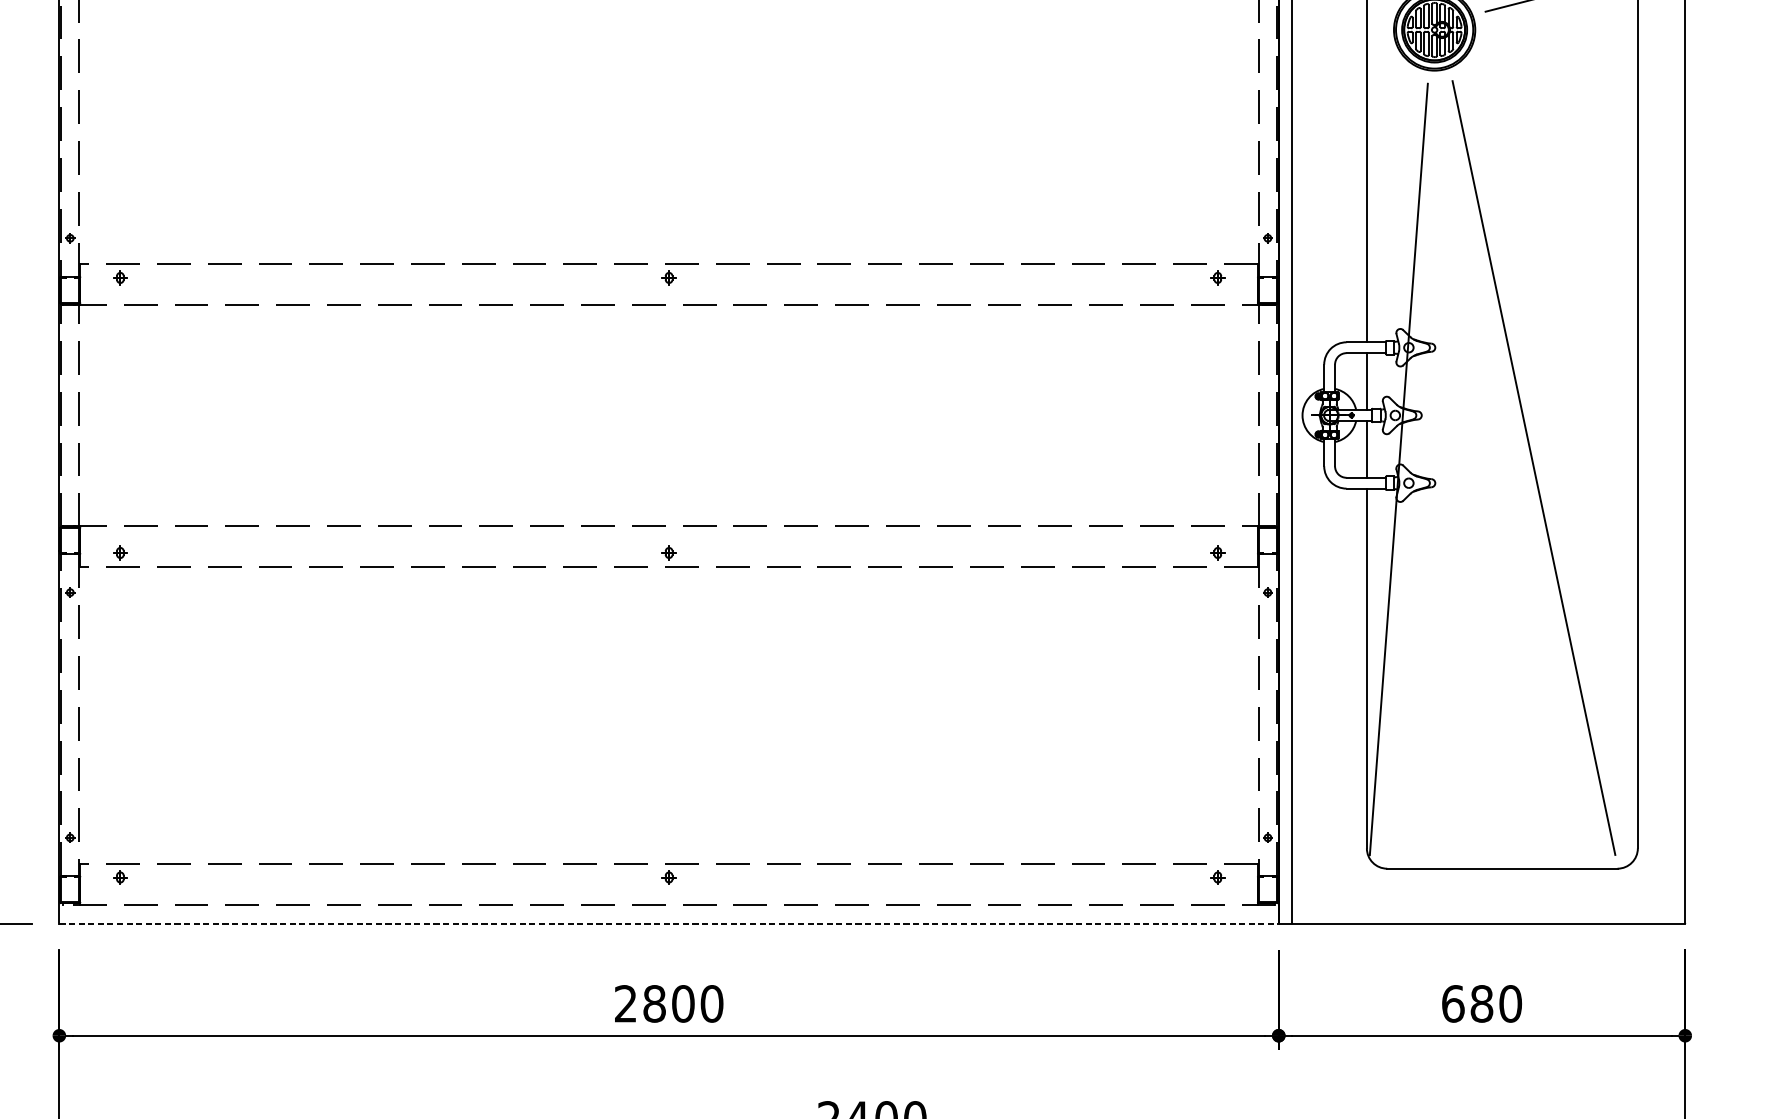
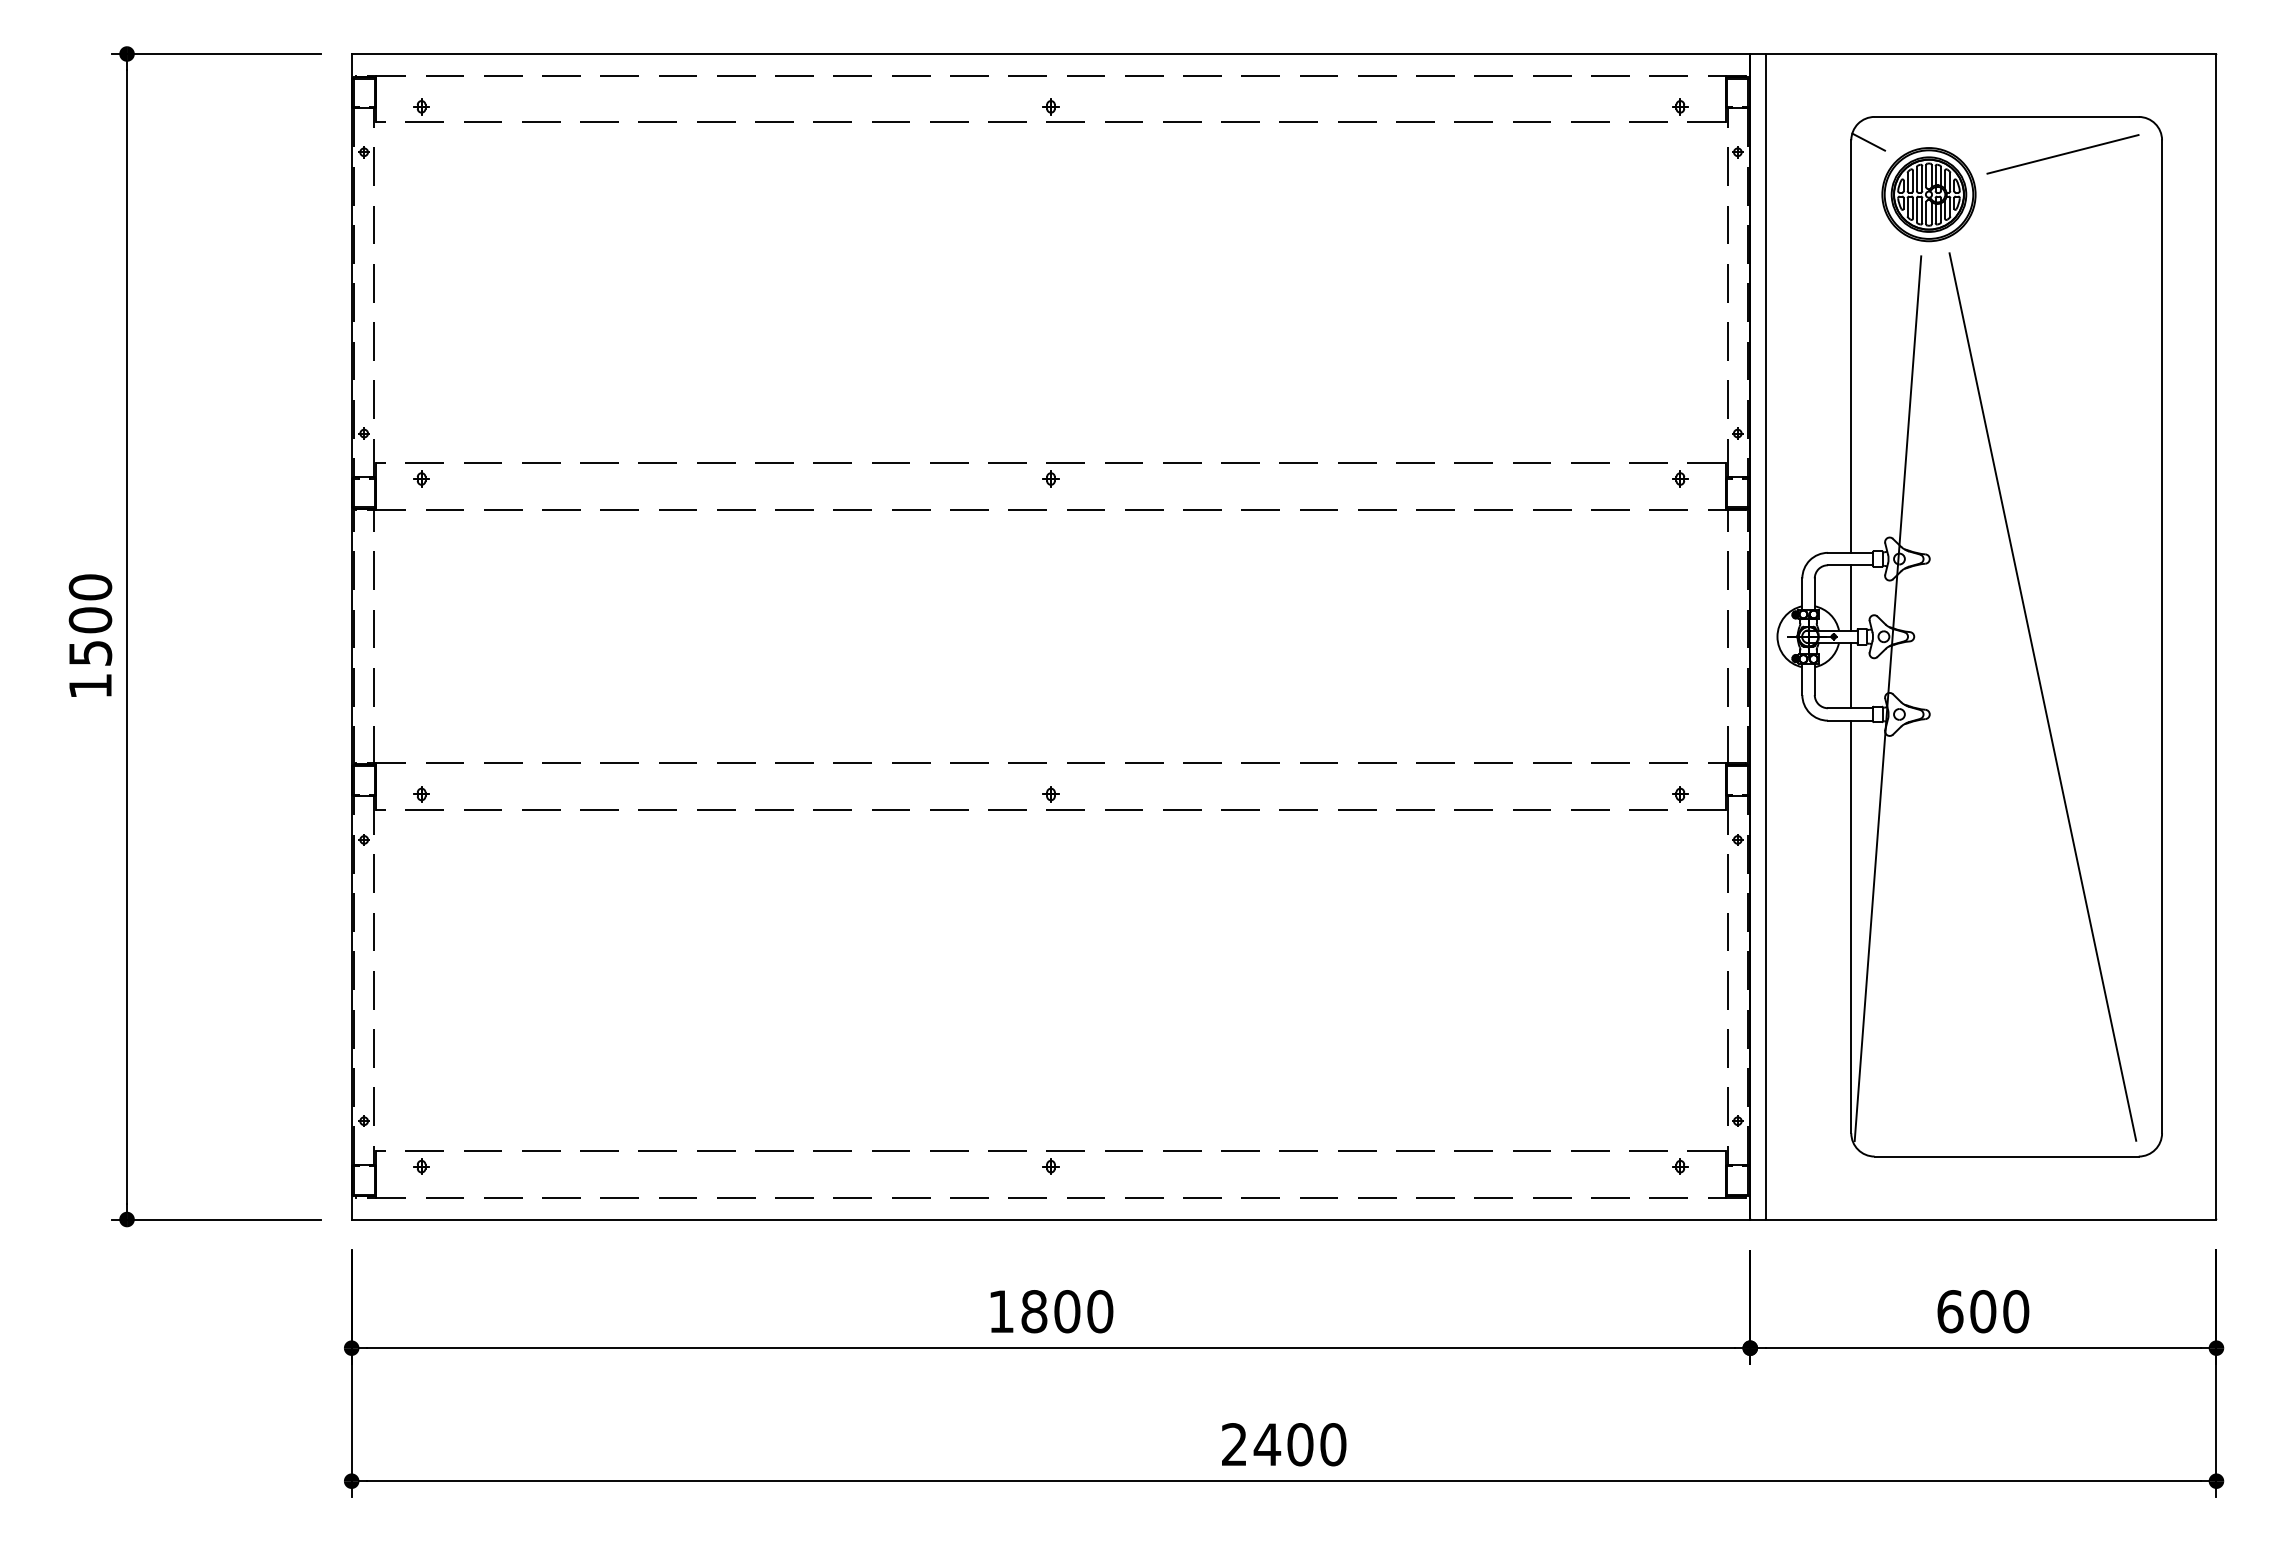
line: (669, 923) -> (1051, 1219), dashed -> solid
text: (625, 1003) -> (1000, 1311), 2800 -> 1800
text: (1482, 1003) -> (1983, 1311), 680 -> 600

